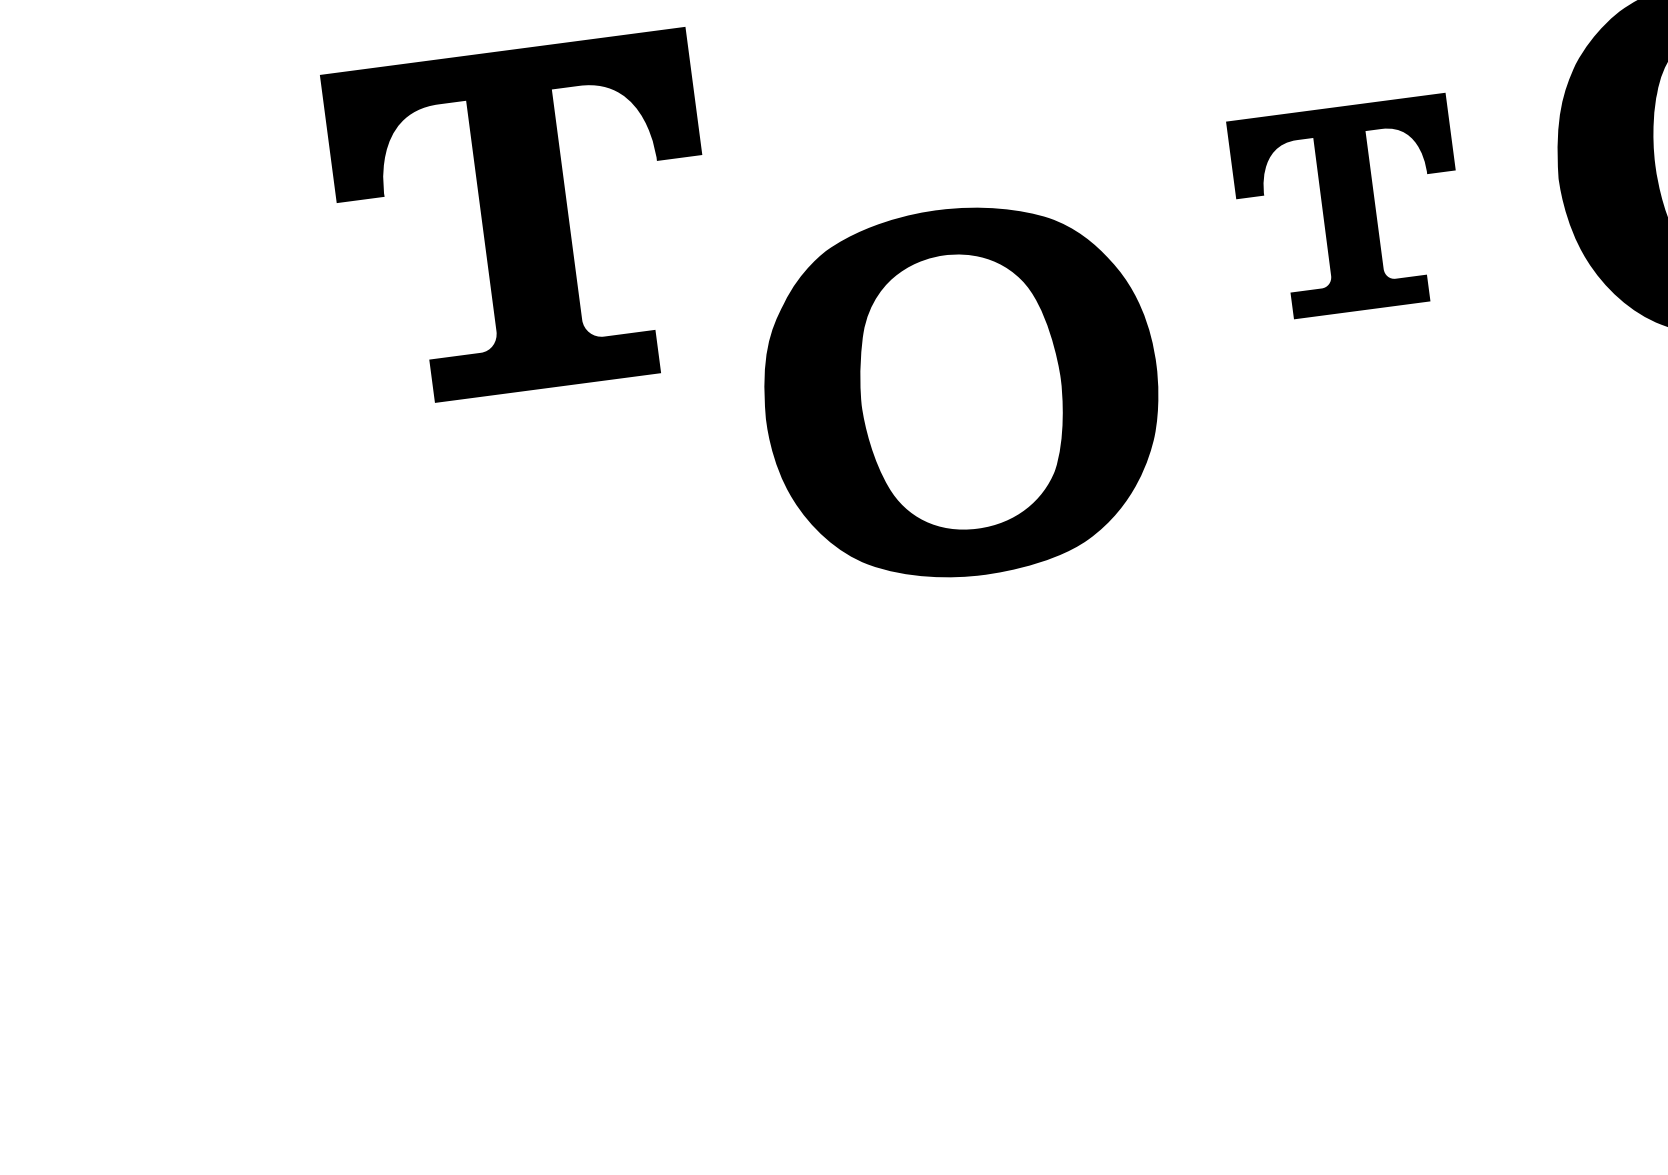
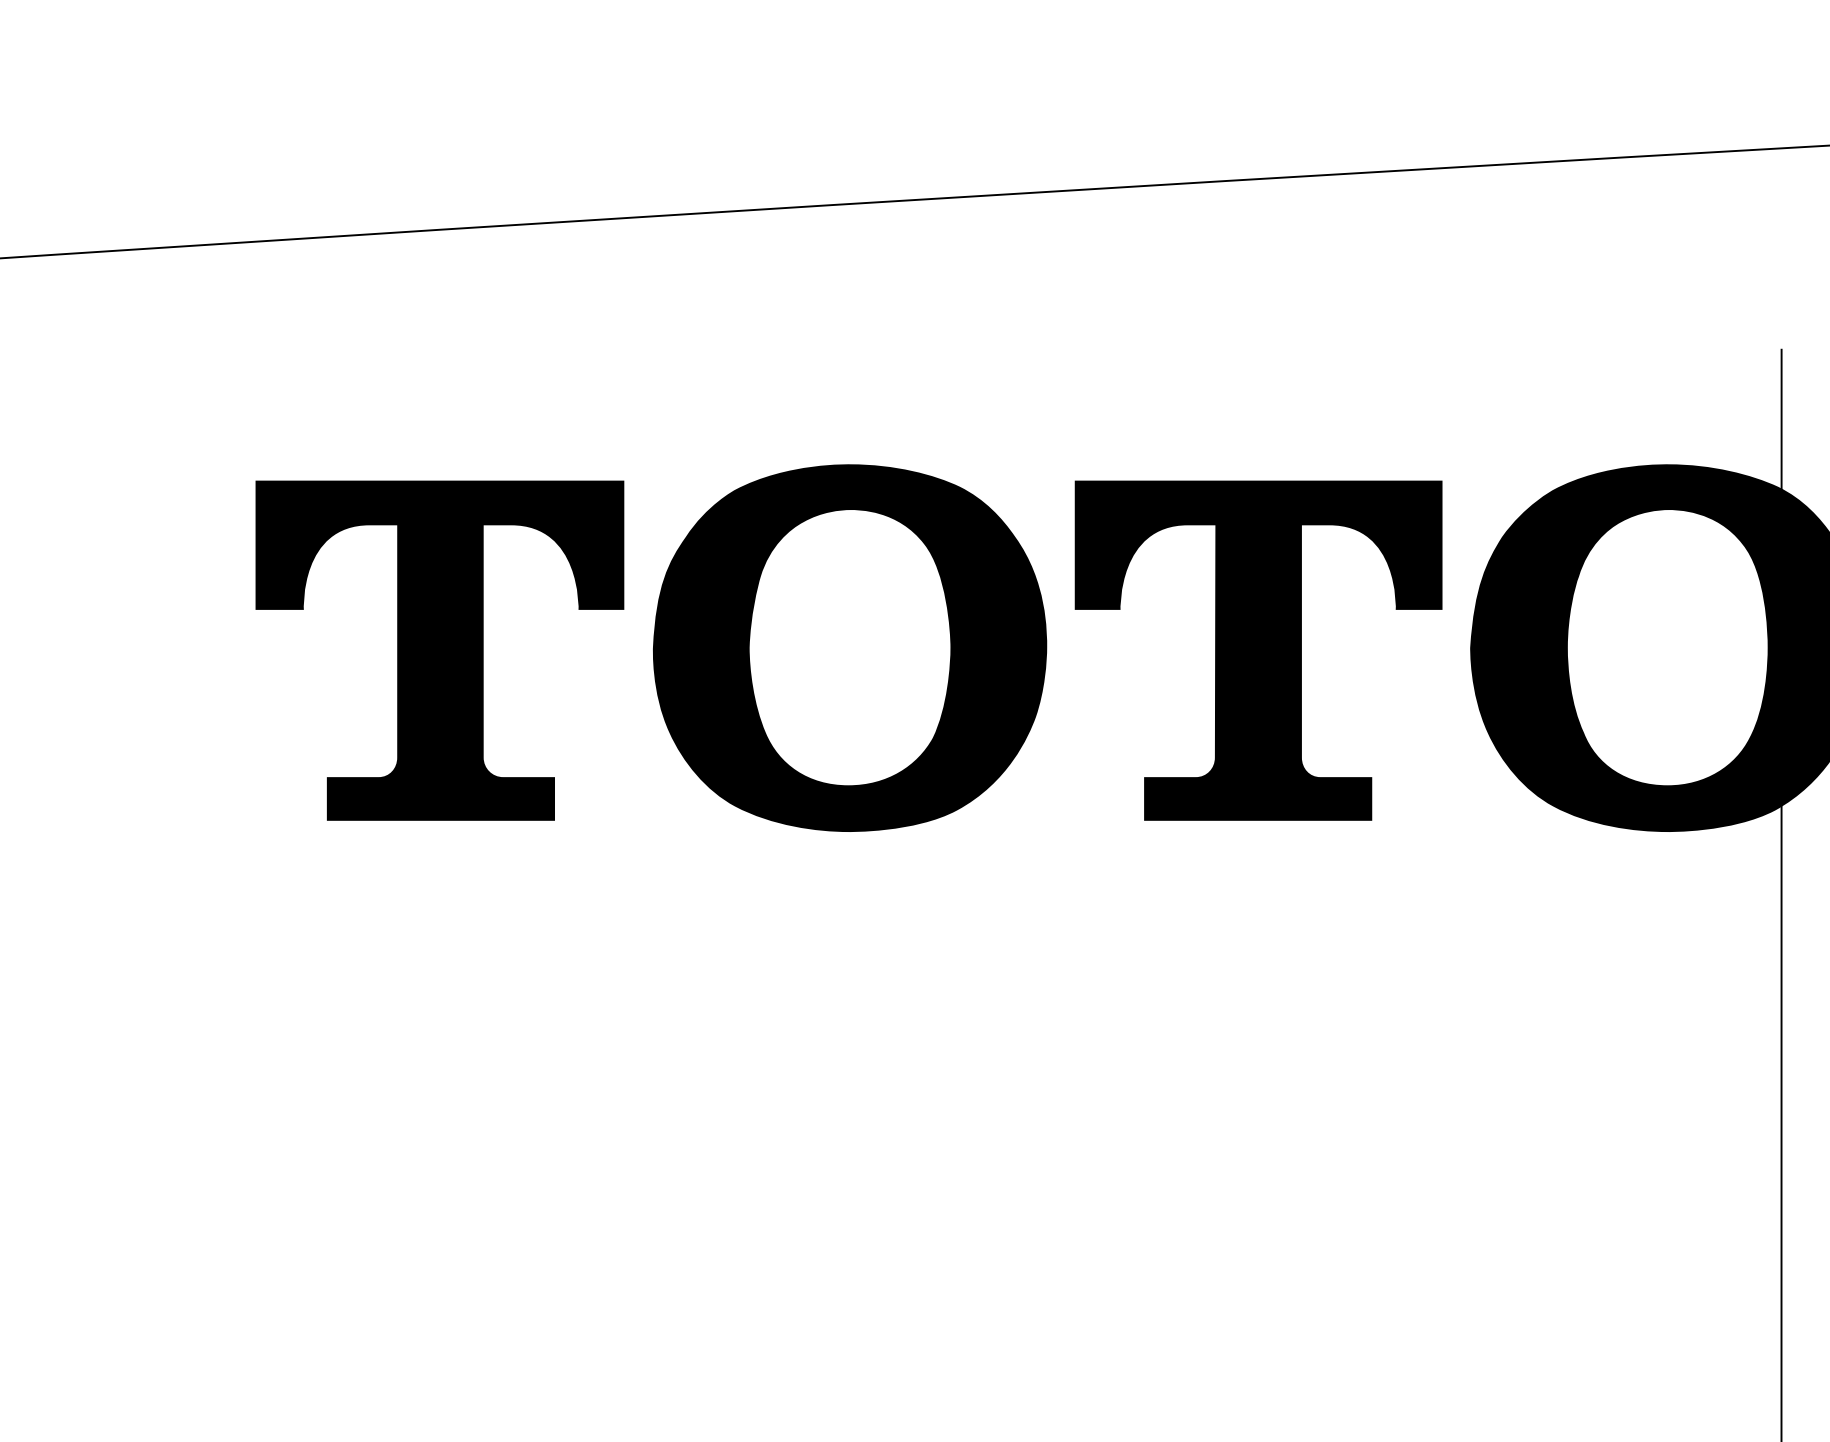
part: (1349, 208) -> (1258, 650), size x1.67
part: (524, 219) -> (439, 650), moved
part: (961, 391) -> (850, 647), moved

